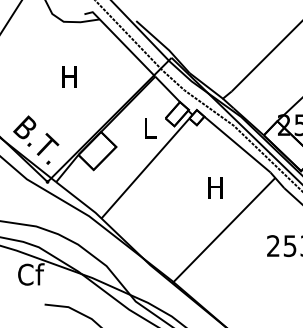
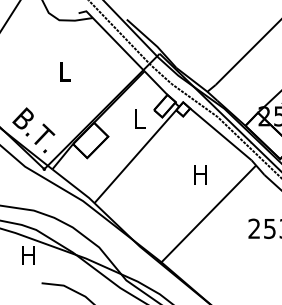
text: (69, 76) -> (64, 71), H -> L
text: (31, 273) -> (29, 254), Cf -> H

